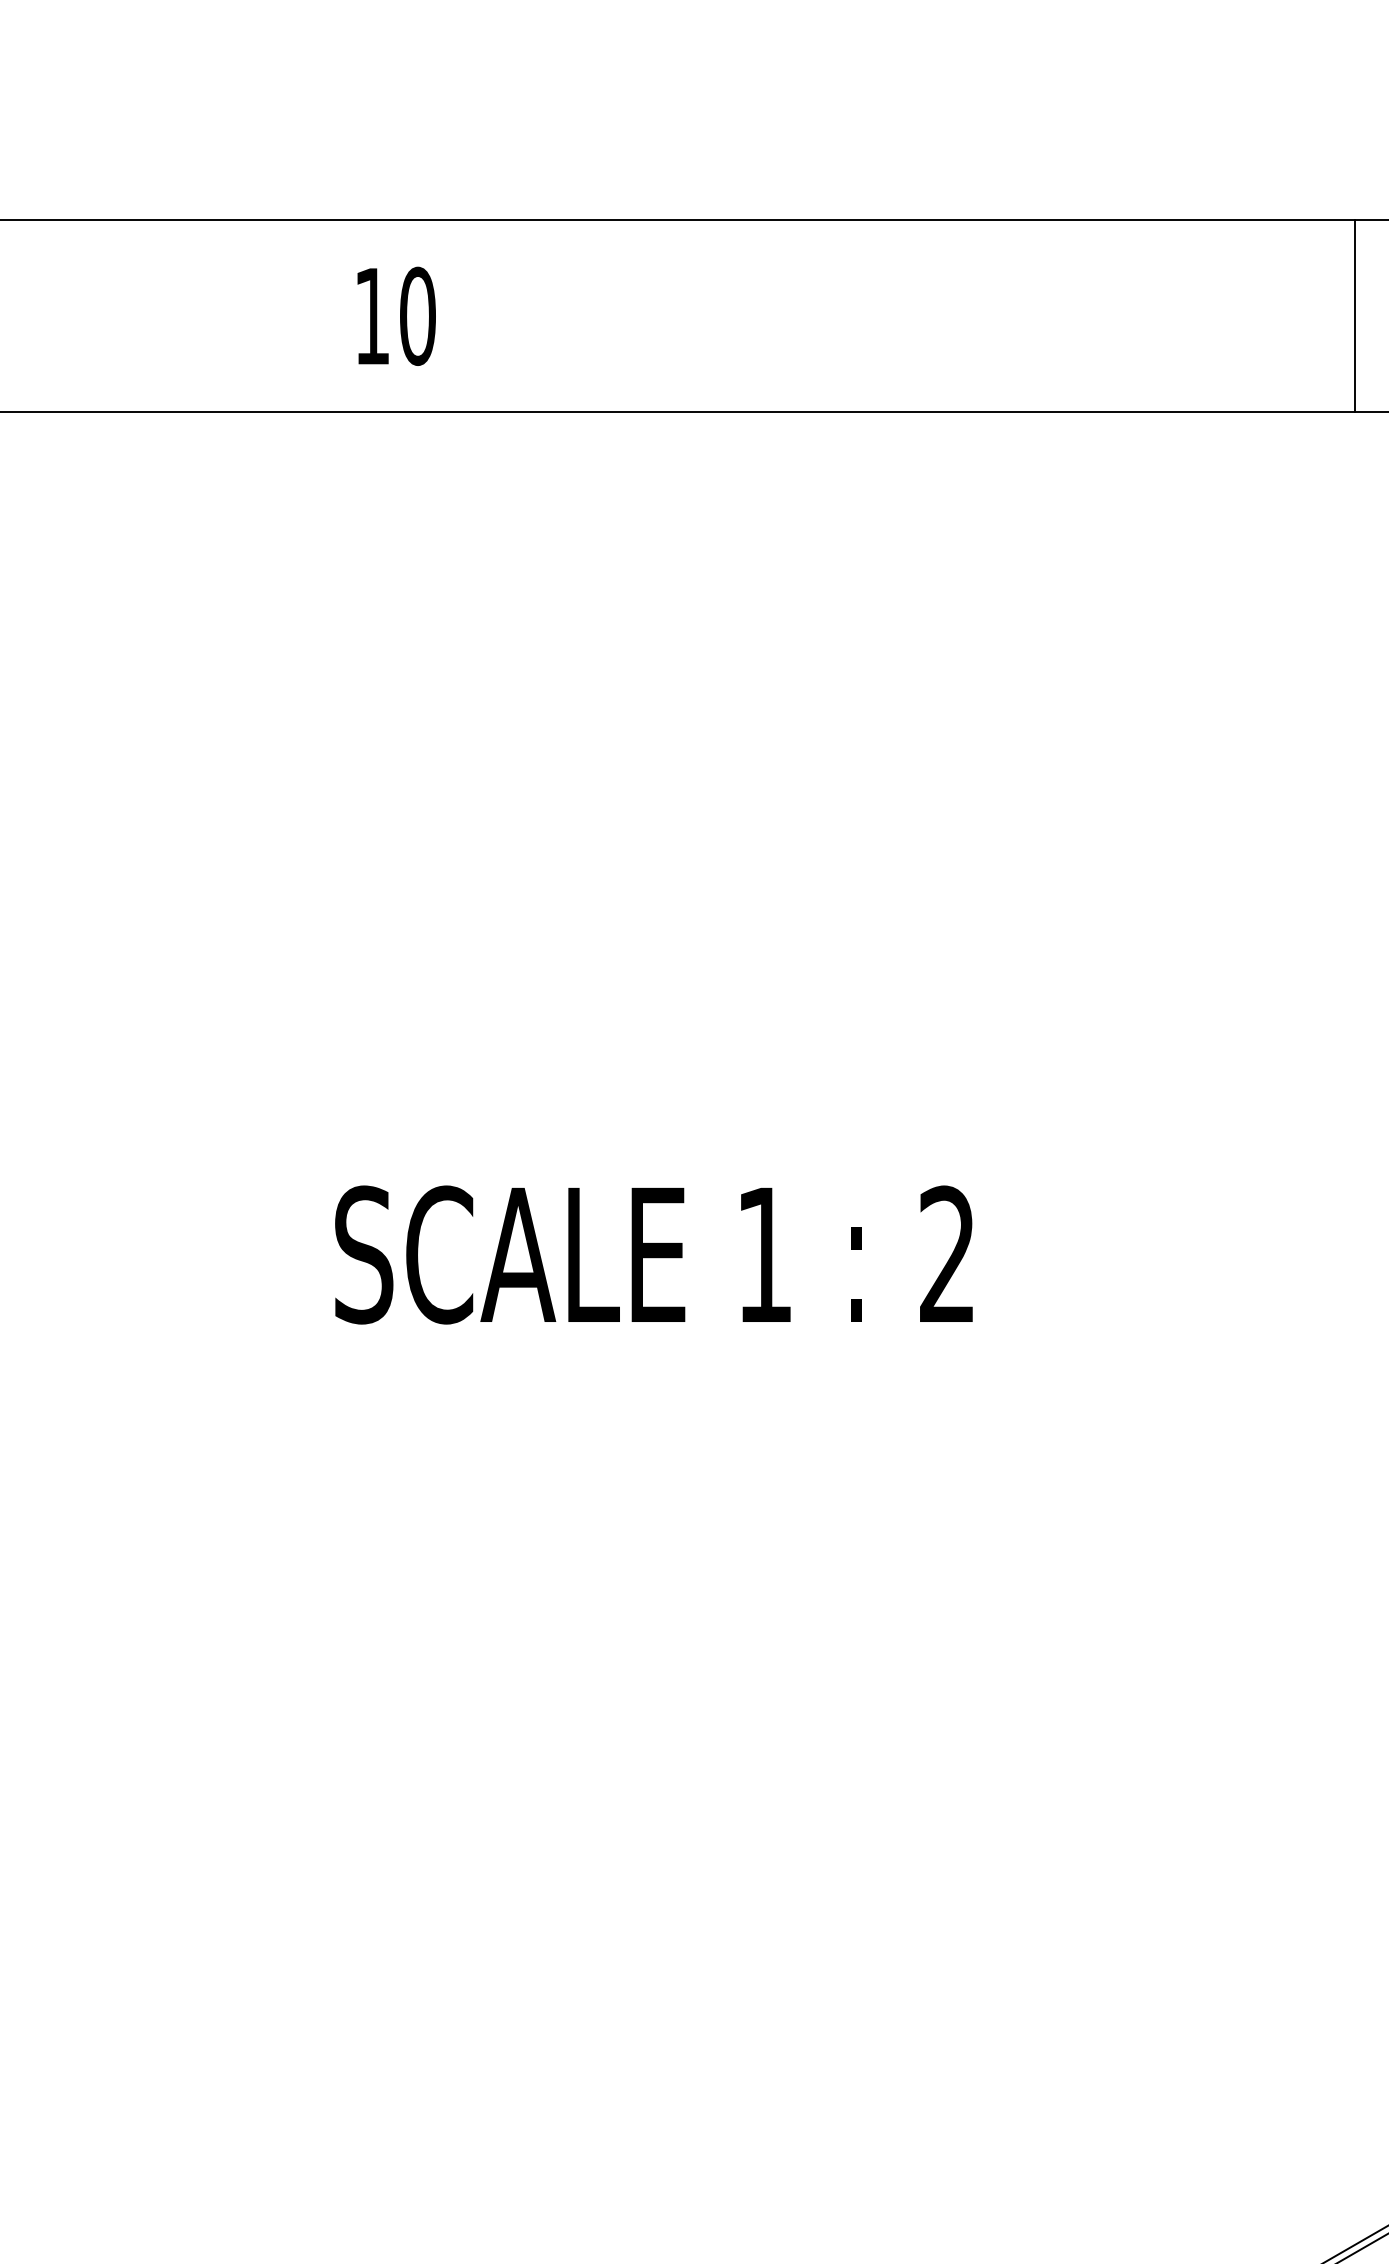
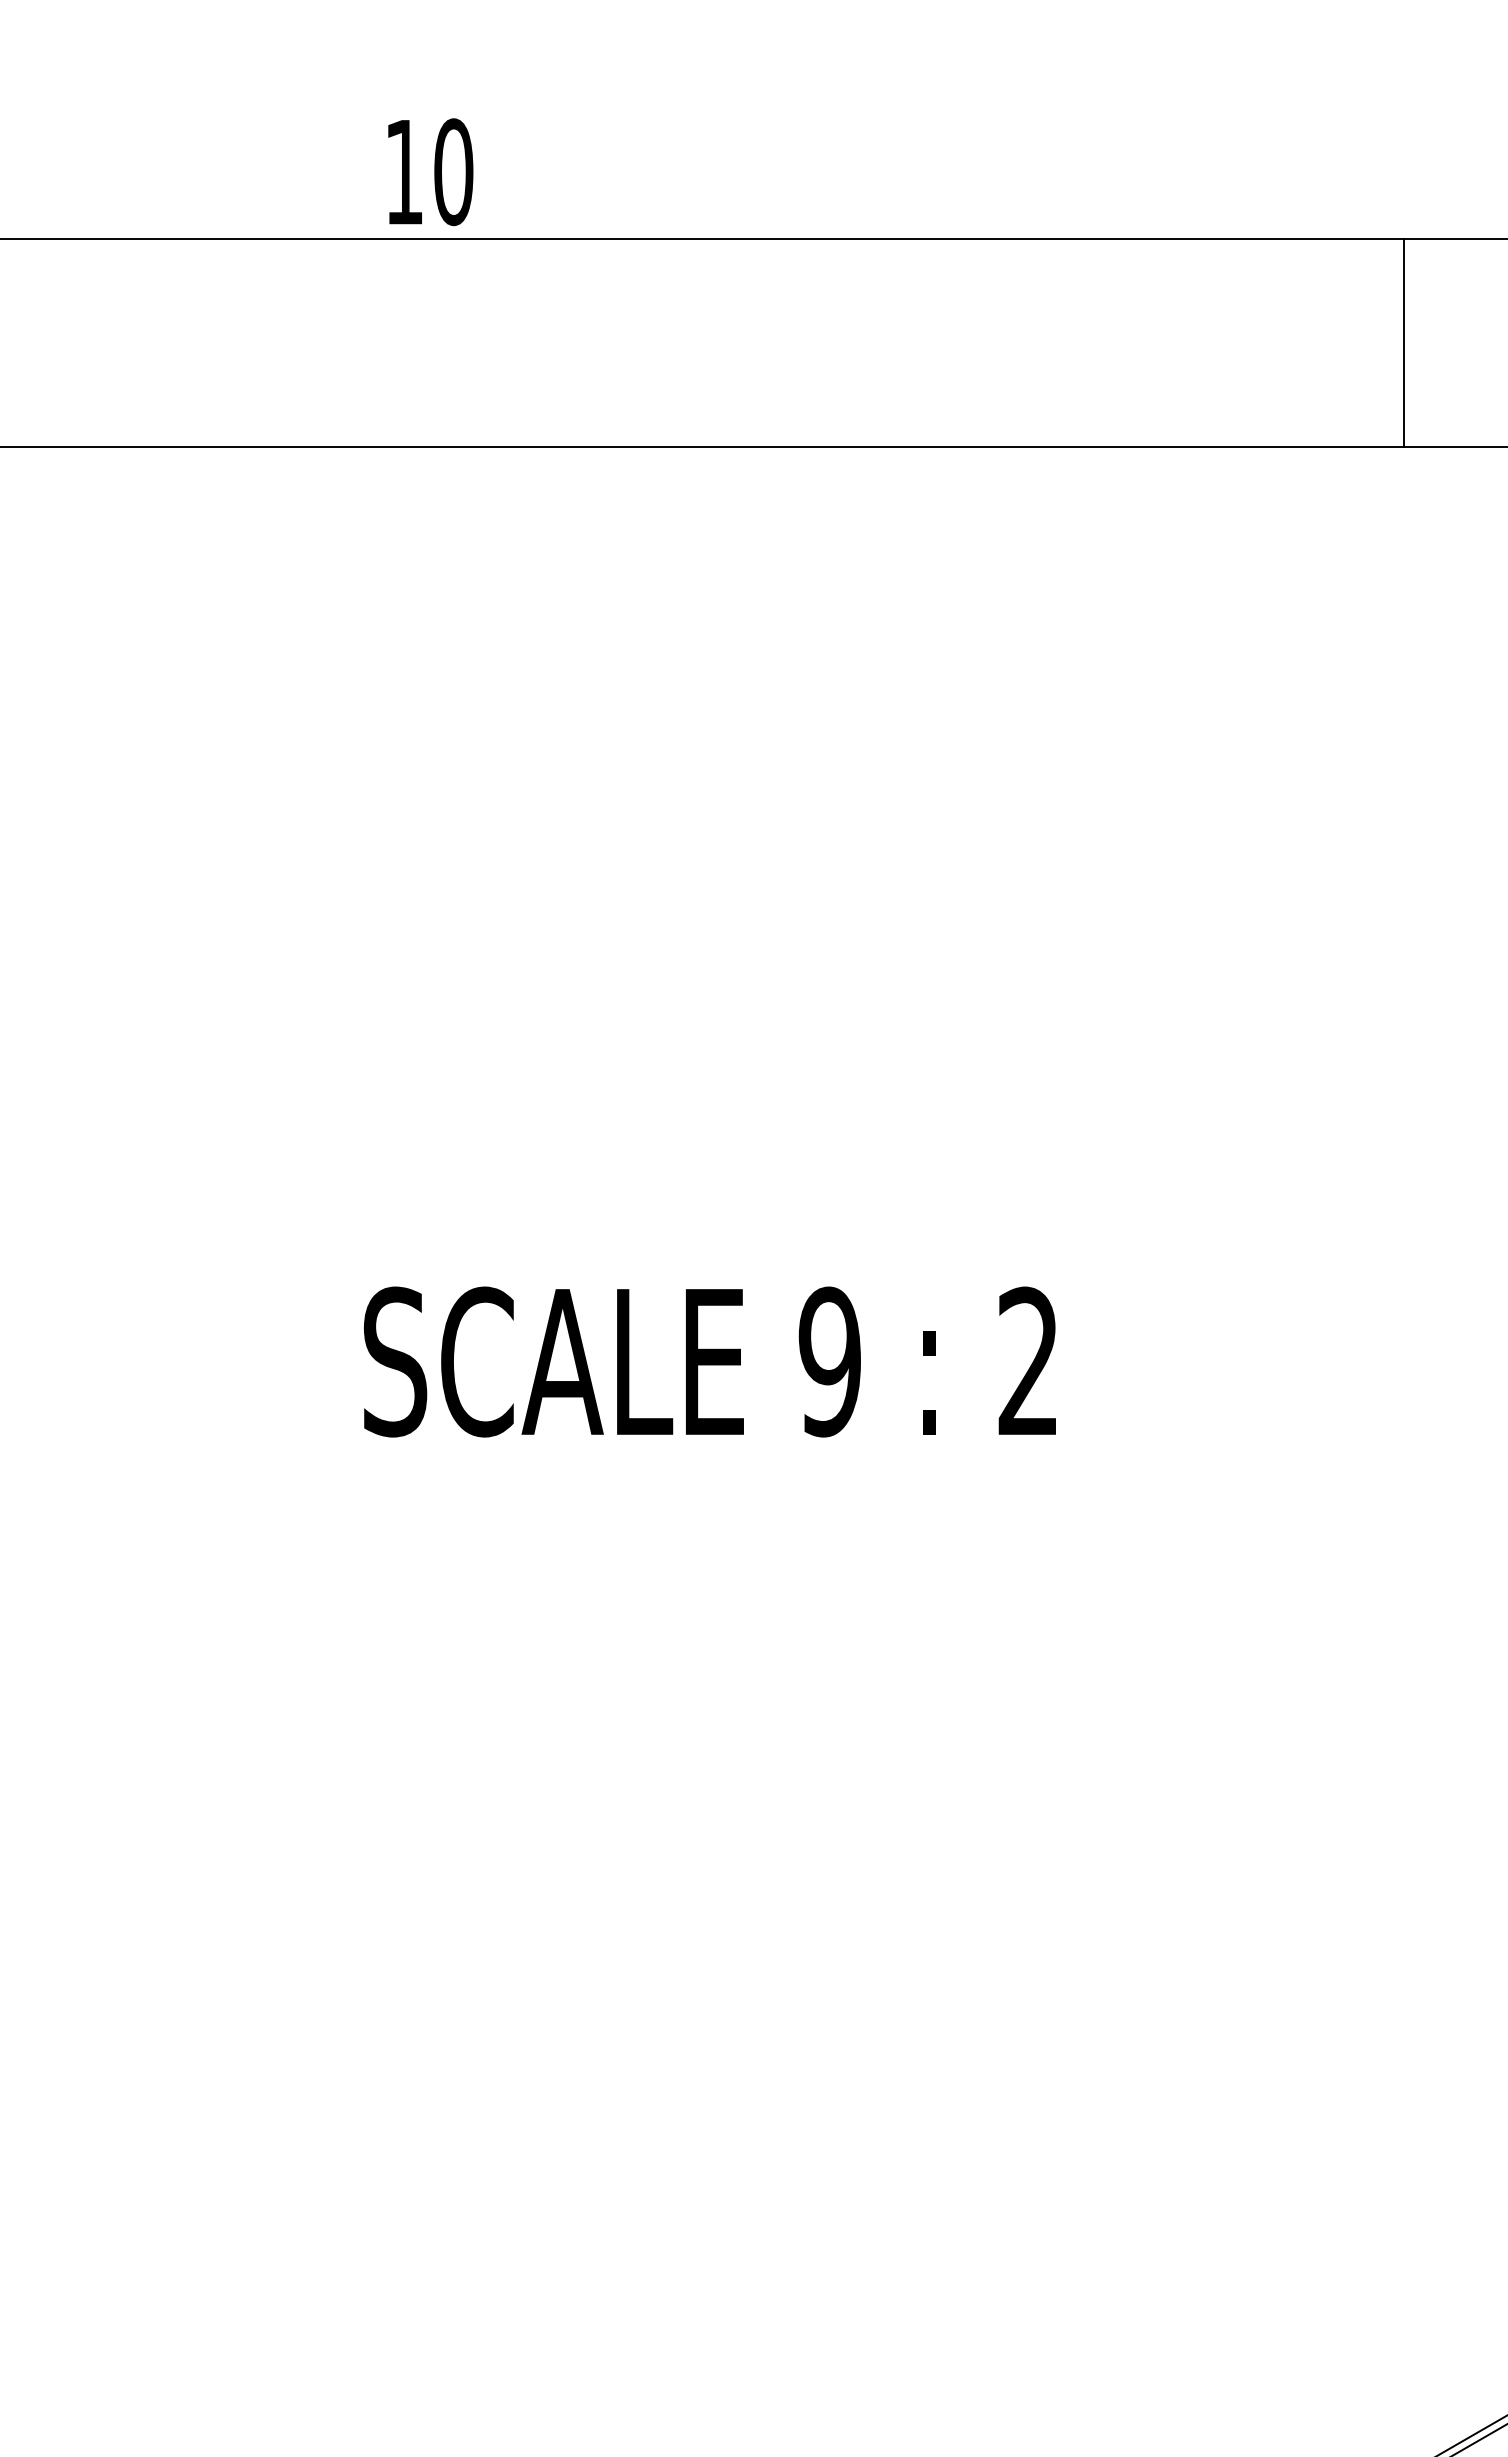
line: (1354, 315) -> (1403, 342), moved
text: (396, 316) -> (430, 172), moved
text: (764, 1254) -> (829, 1361), 1 -> 9

